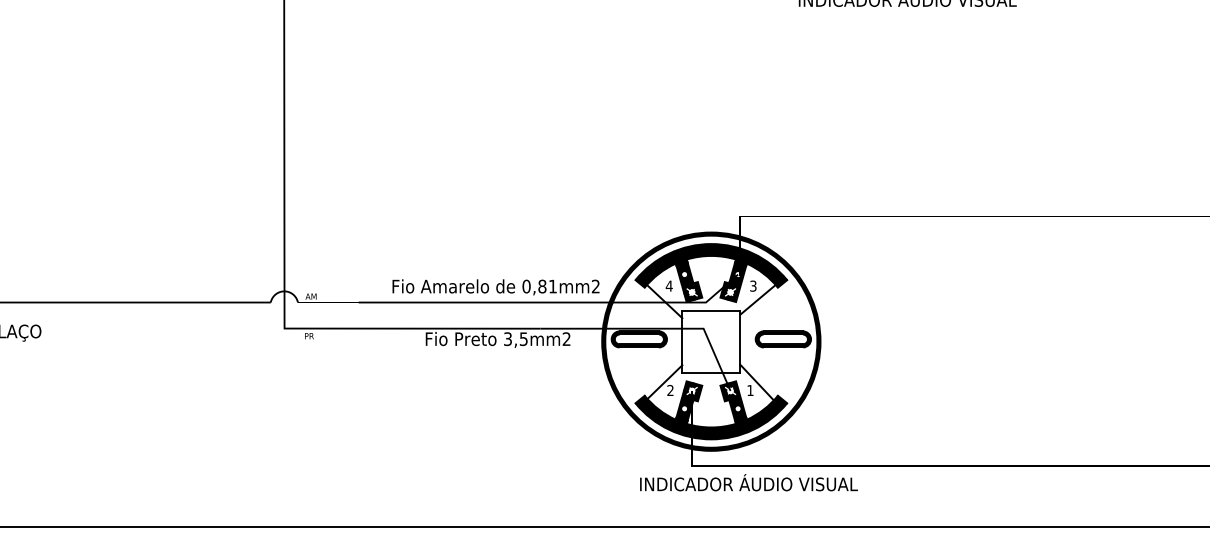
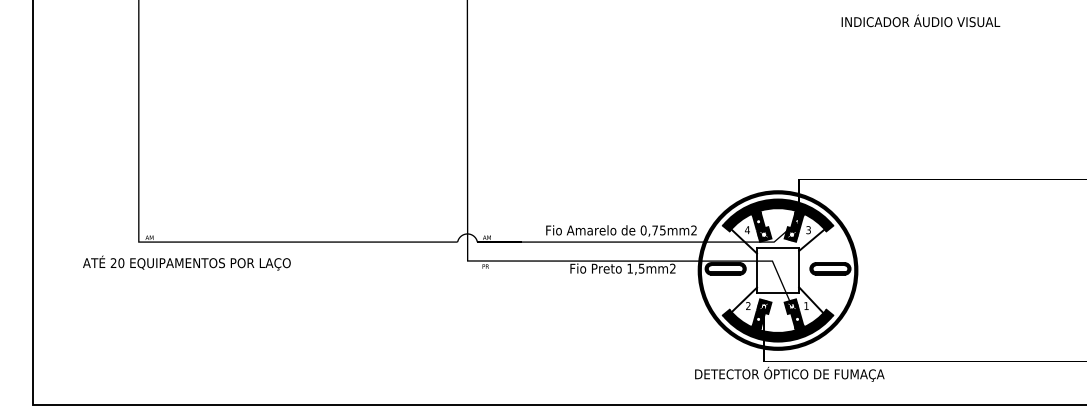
text: (546, 286) -> (658, 230), 0,81mm2 -> 0,75mm2
text: (507, 338) -> (629, 268), 3,5mm2 -> 1,5mm2
text: (727, 483) -> (789, 373), INDICADOR ÁUDIO VISUAL -> DETECTOR ÓPTICO DE FUMAÇA

